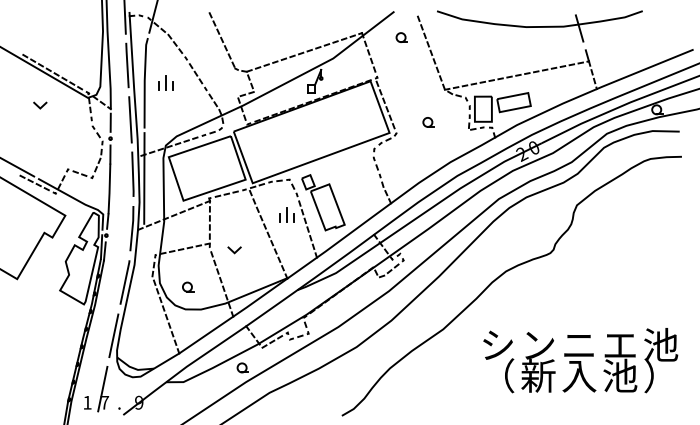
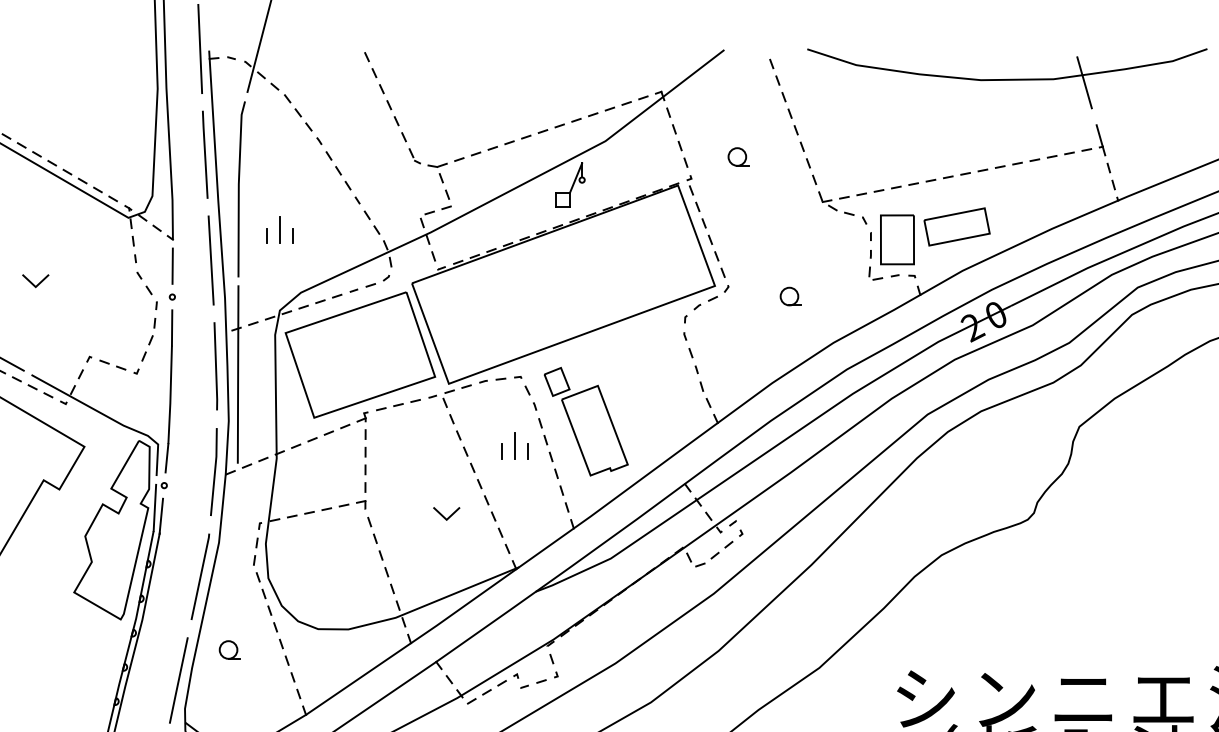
part: (401, 37) -> (738, 156), moved
part: (165, 82) -> (279, 228), moved
line: (39, 106) -> (34, 283), moved
part: (428, 122) -> (790, 296), moved
line: (233, 250) -> (444, 514), moved
part: (188, 286) -> (230, 648), moved

